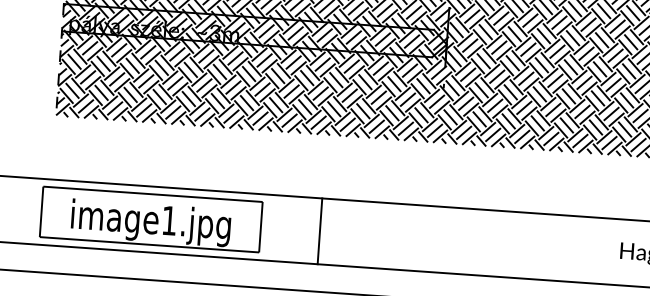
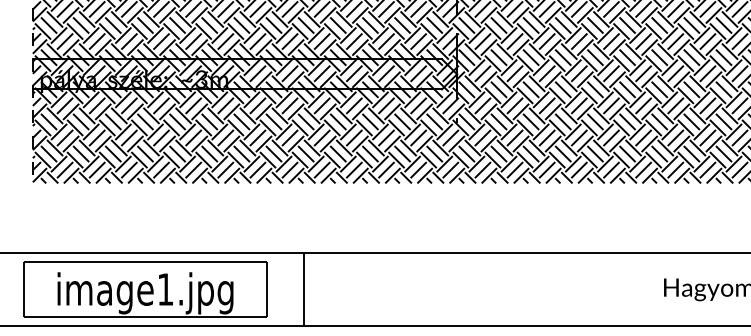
line: (319, 231) -> (303, 289), moved

